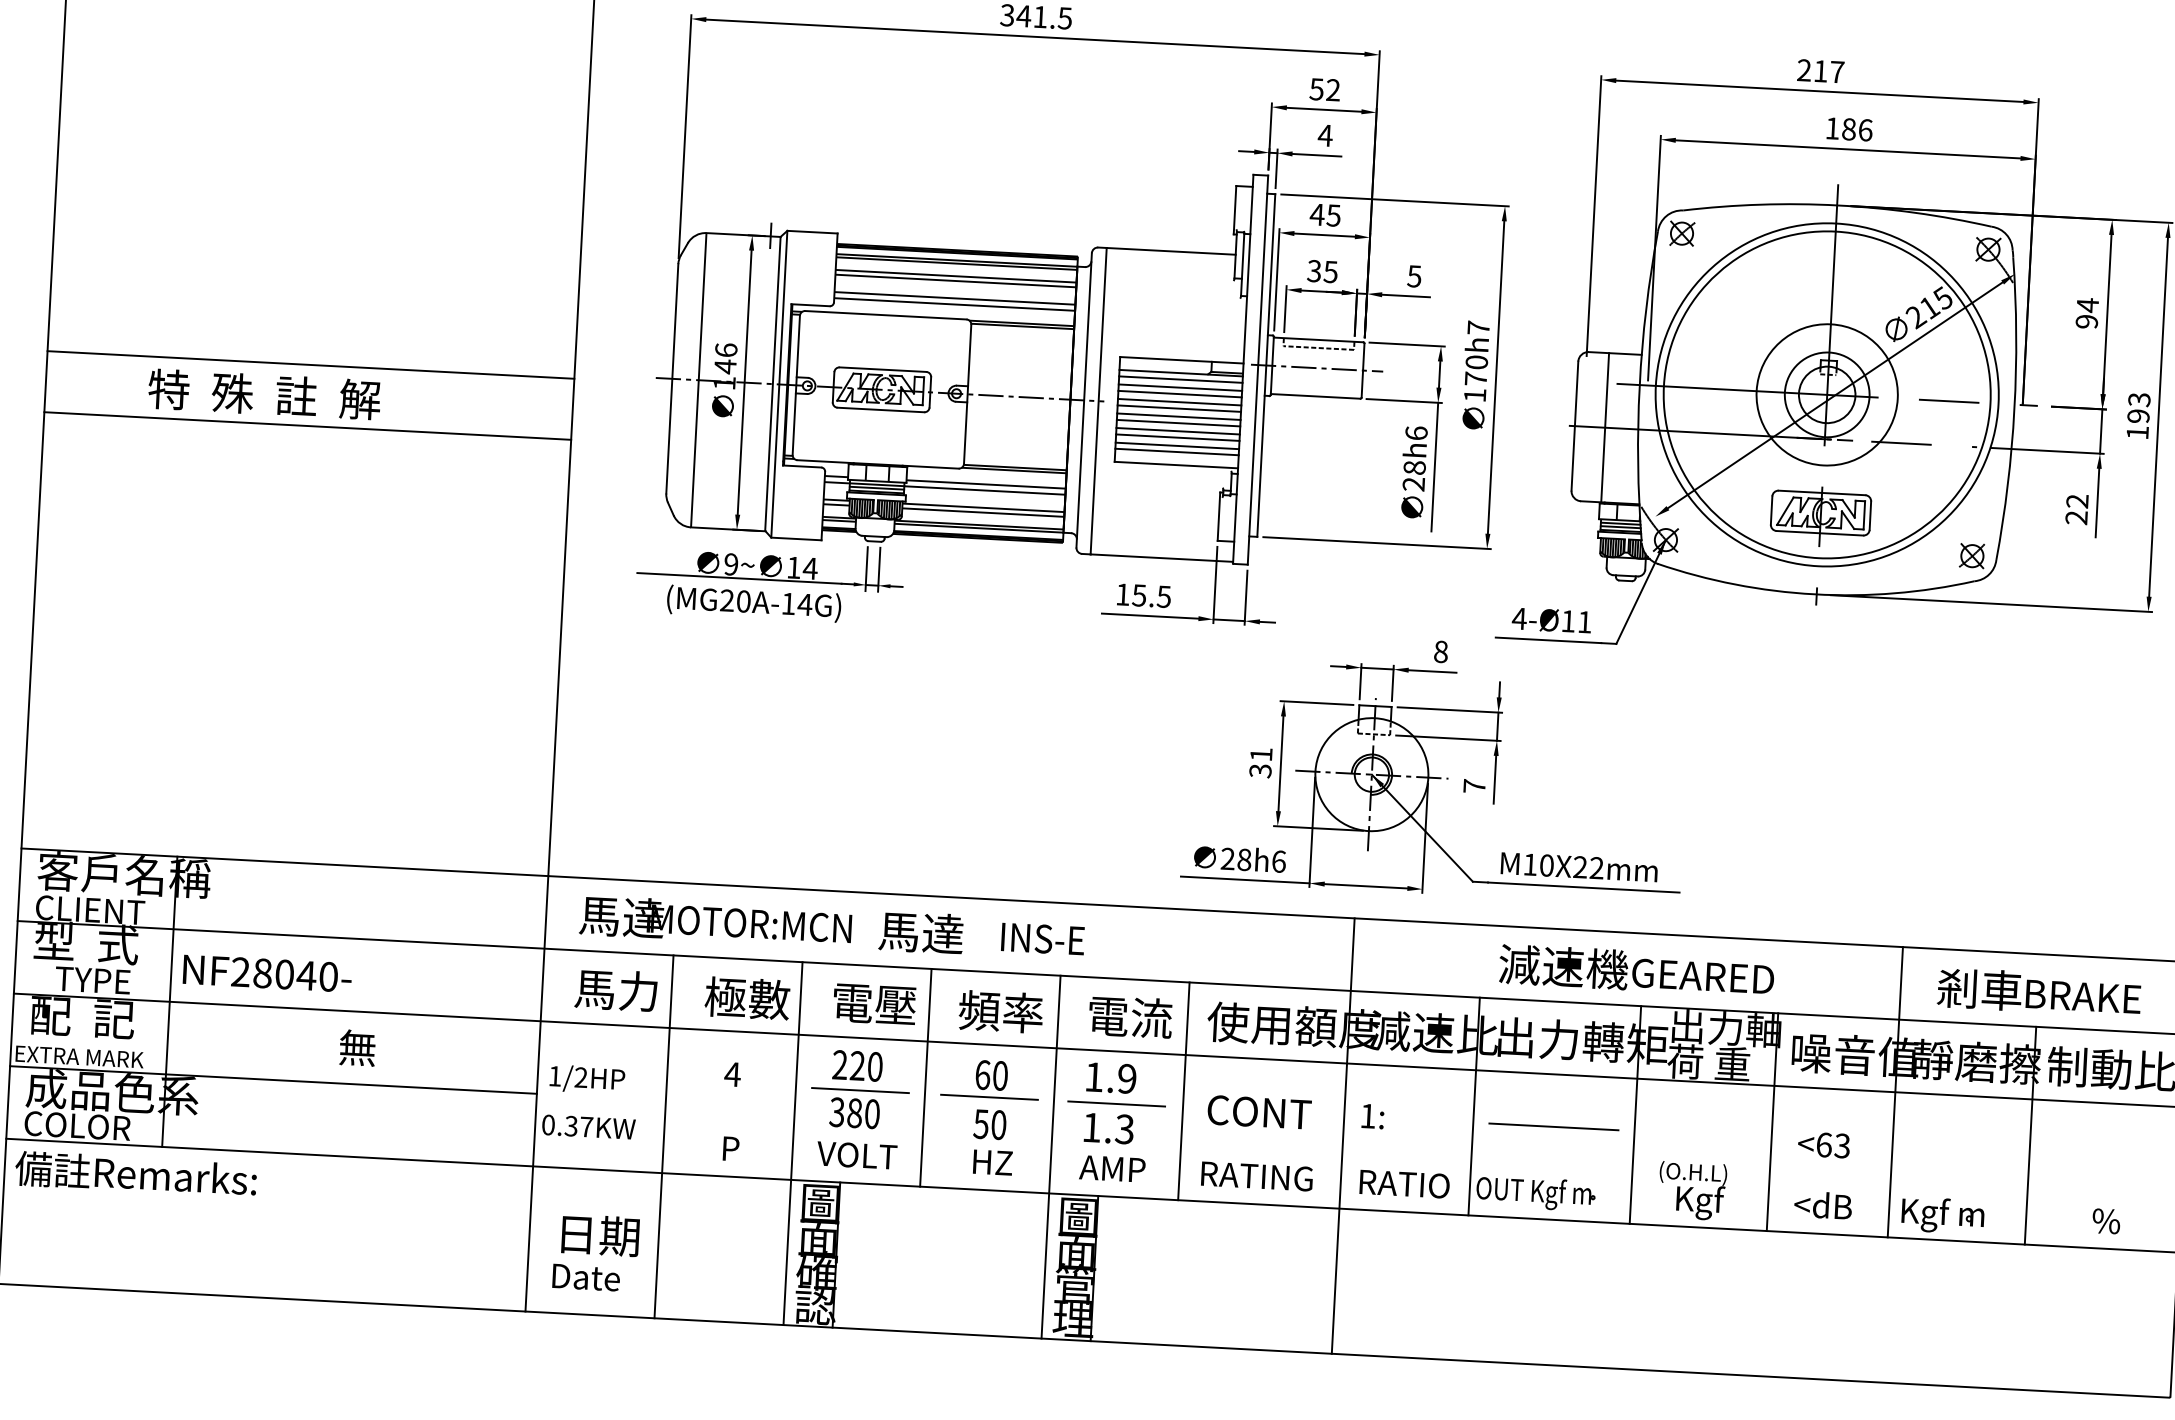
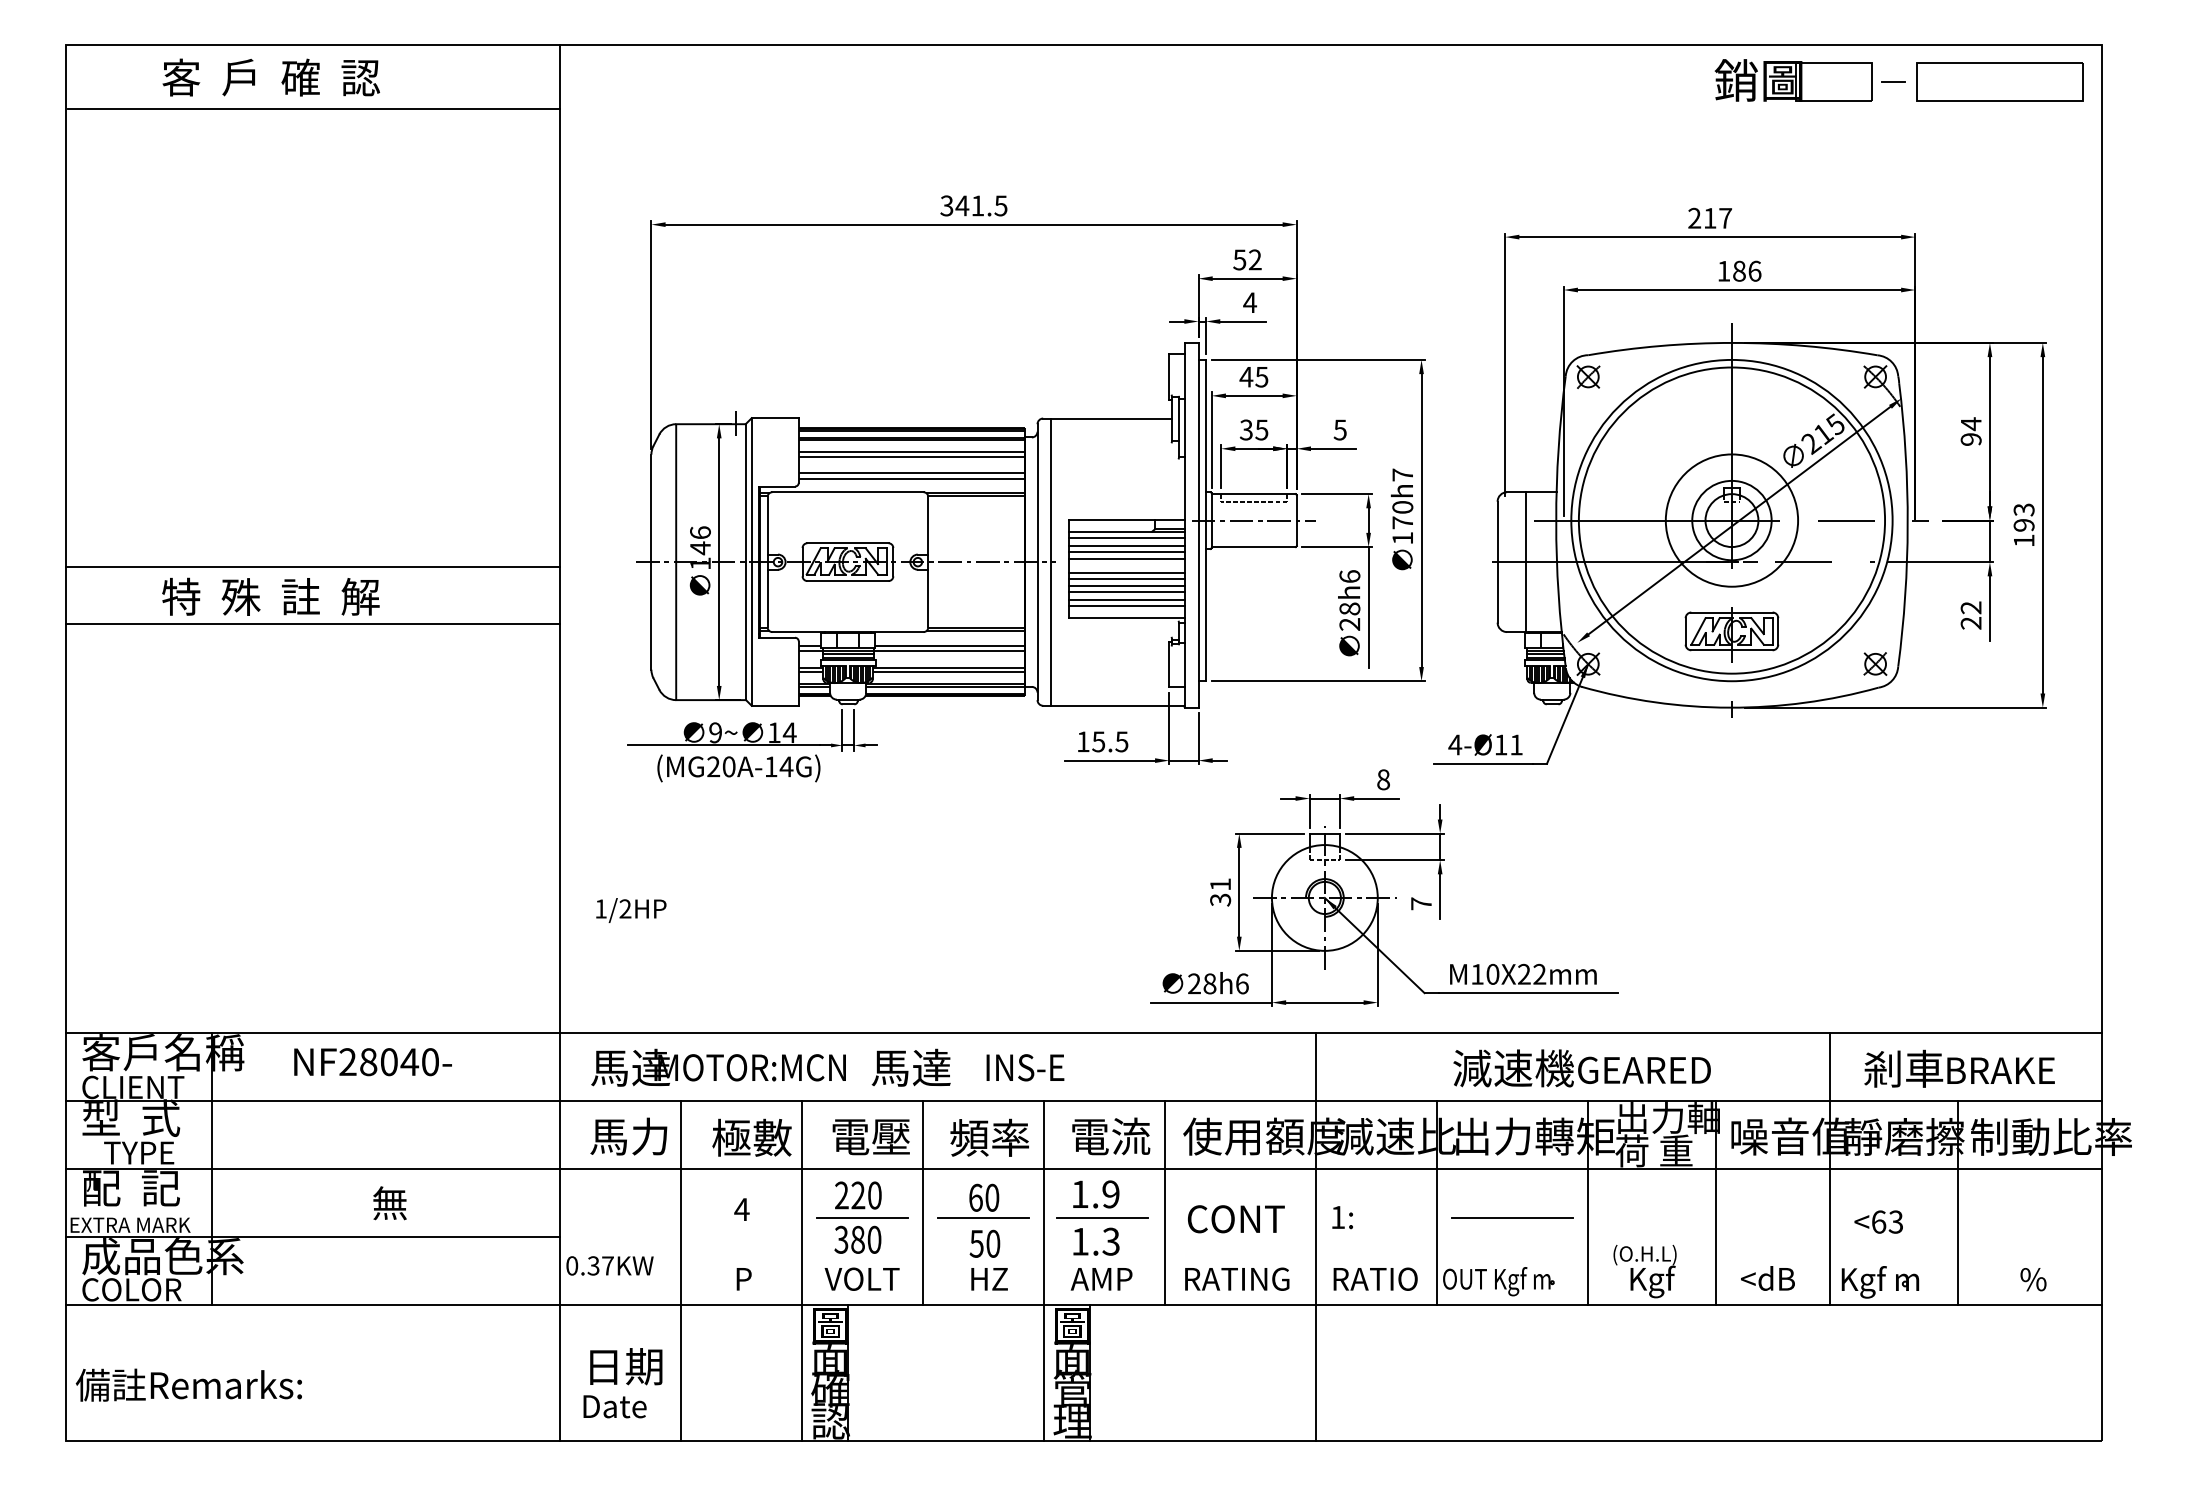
line: (1178, 408) -> (1126, 565), removed
text: (266, 974) -> (372, 1062), moved
text: (587, 1079) -> (631, 910), moved
text: (1823, 1144) -> (1878, 1221), moved
text: (135, 1173) -> (188, 1384), moved

